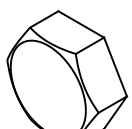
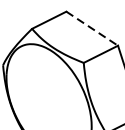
line: (81, 24) -> (92, 28), solid -> dashed

